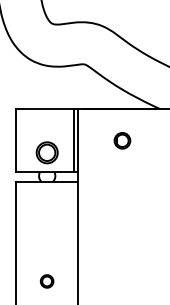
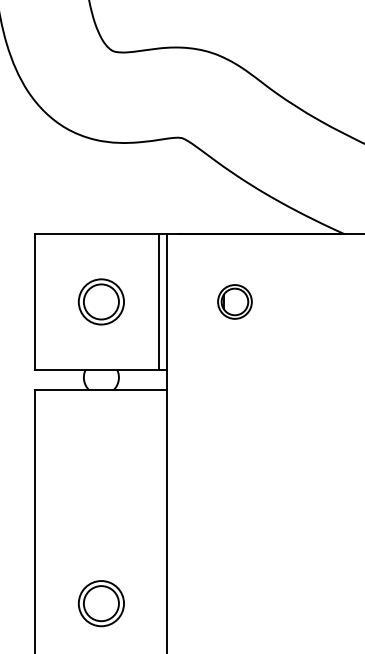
part: (122, 140) -> (235, 301), moved
part: (46, 152) -> (99, 301), moved
part: (46, 281) -> (99, 603), size x1.67

